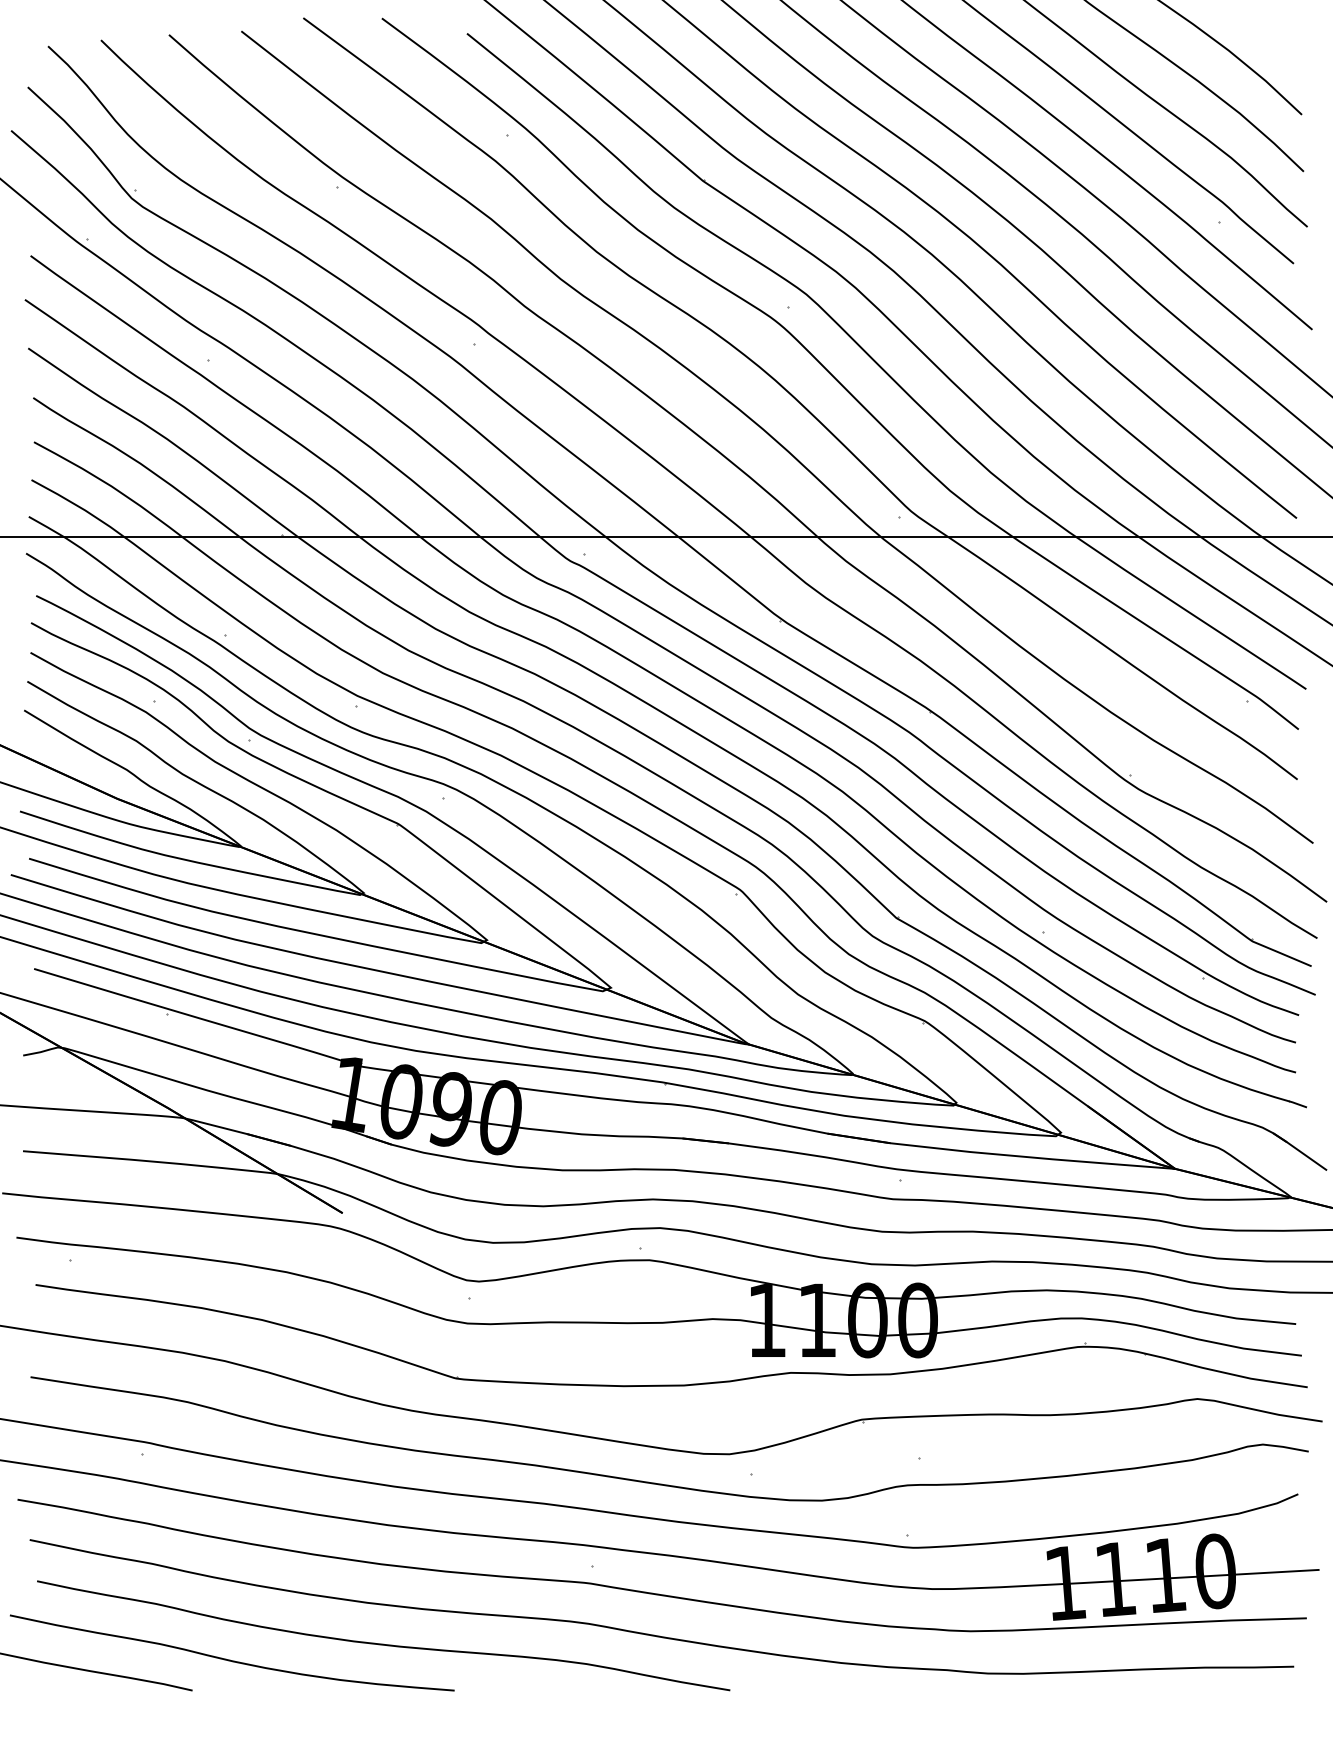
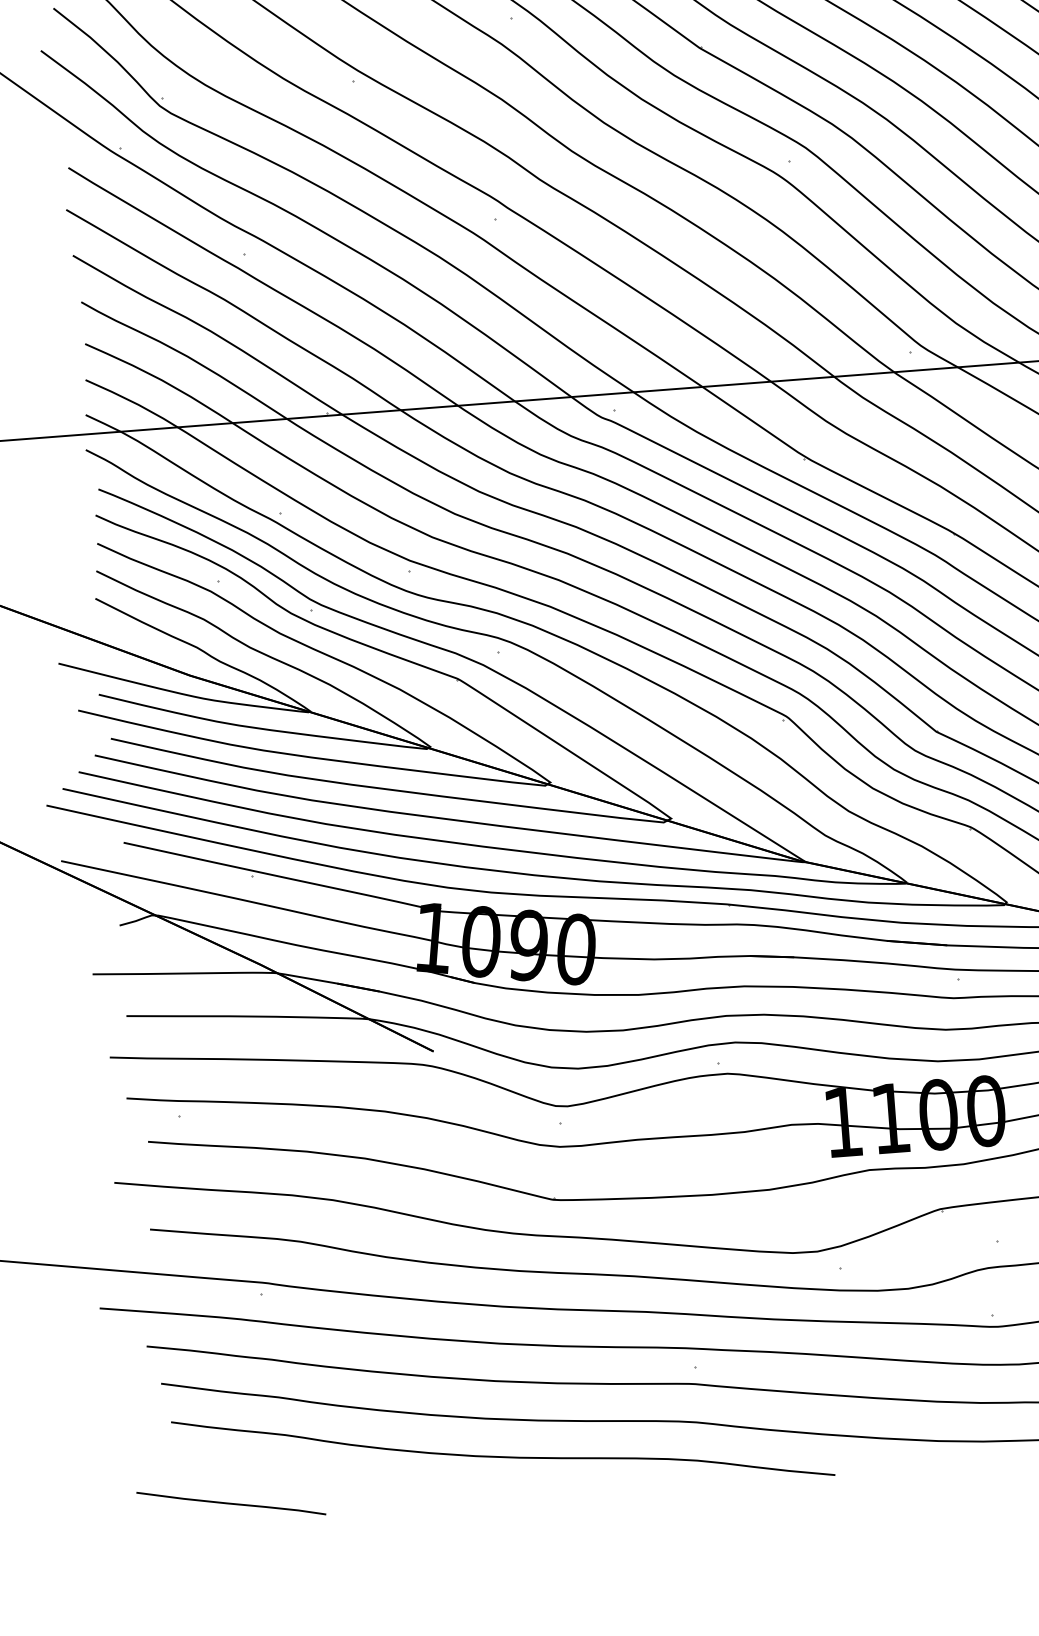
curve: (230, 1659) -> (359, 1482), removed

